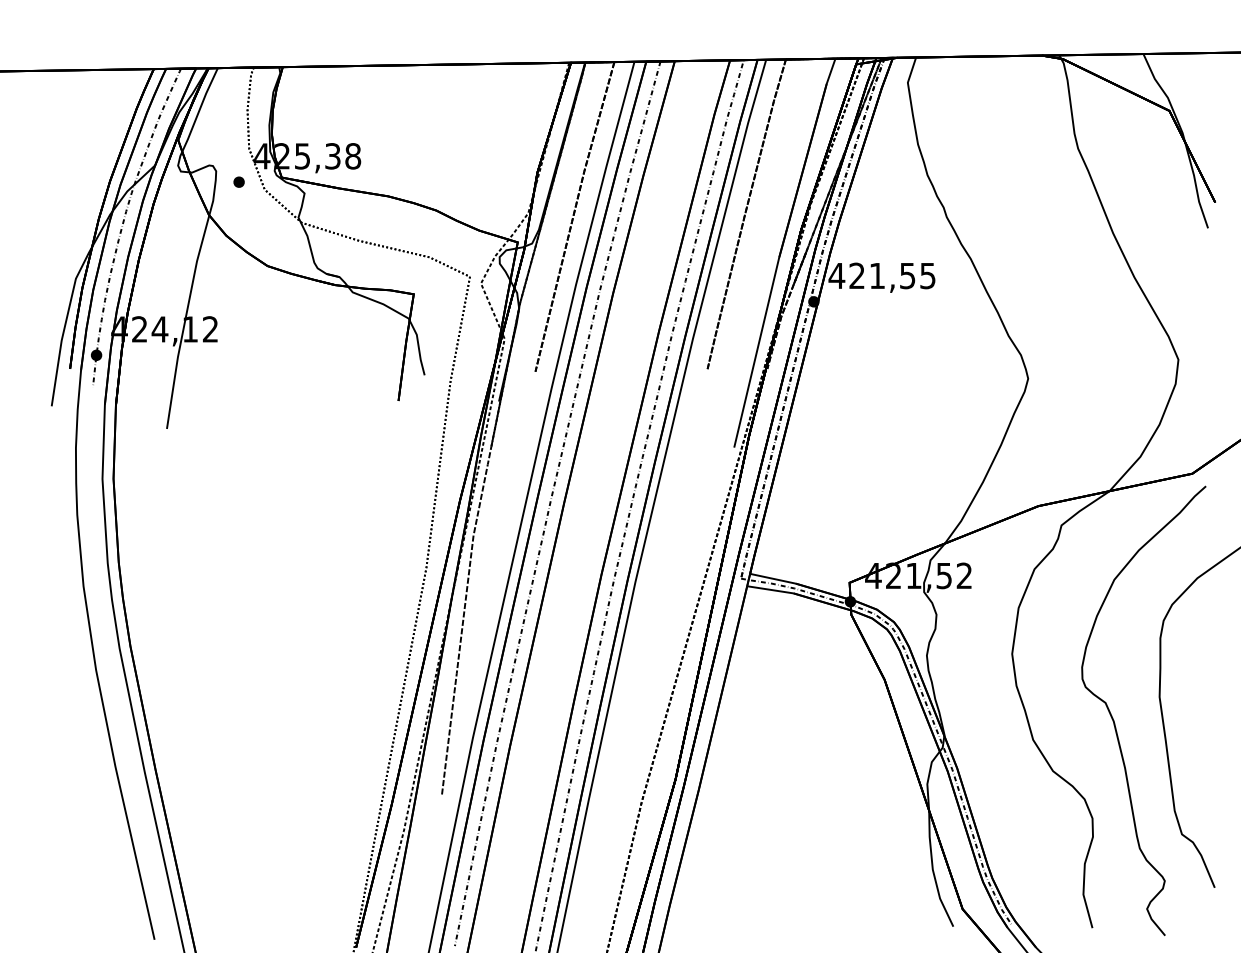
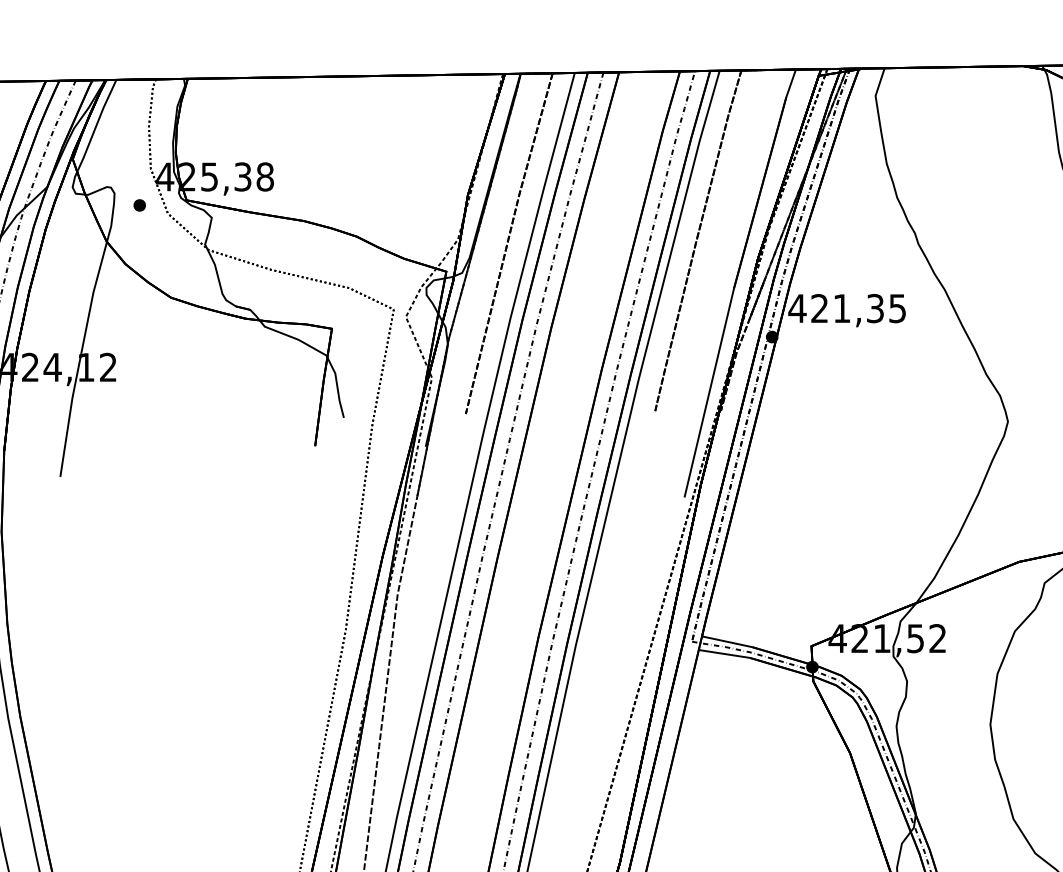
text: (907, 275) -> (875, 308), 421,55 -> 421,35

